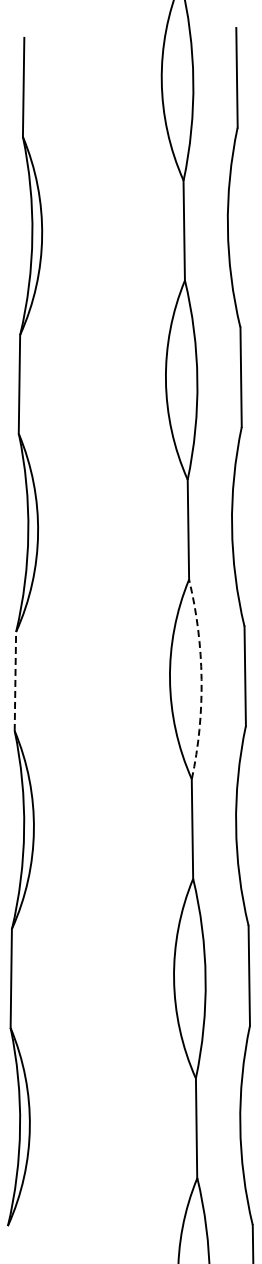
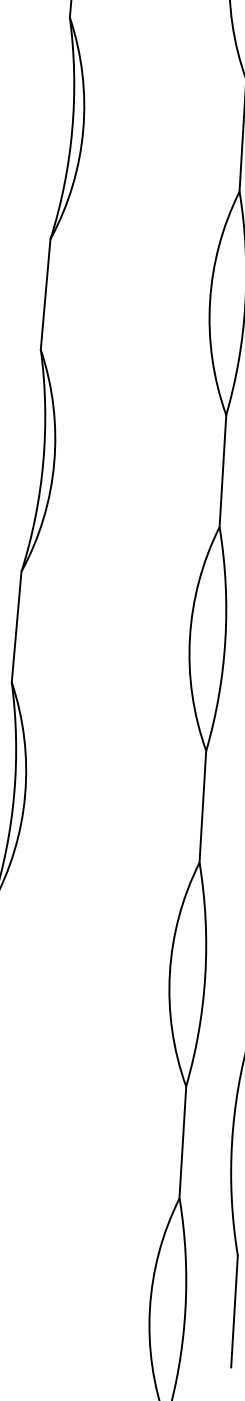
arc: (201, 679) -> (225, 640), dashed -> solid
line: (15, 680) -> (16, 625), dashed -> solid

